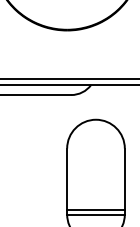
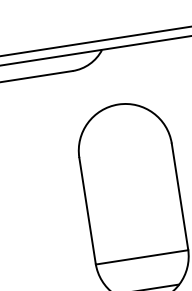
line: (95, 210) -> (140, 250), removed

